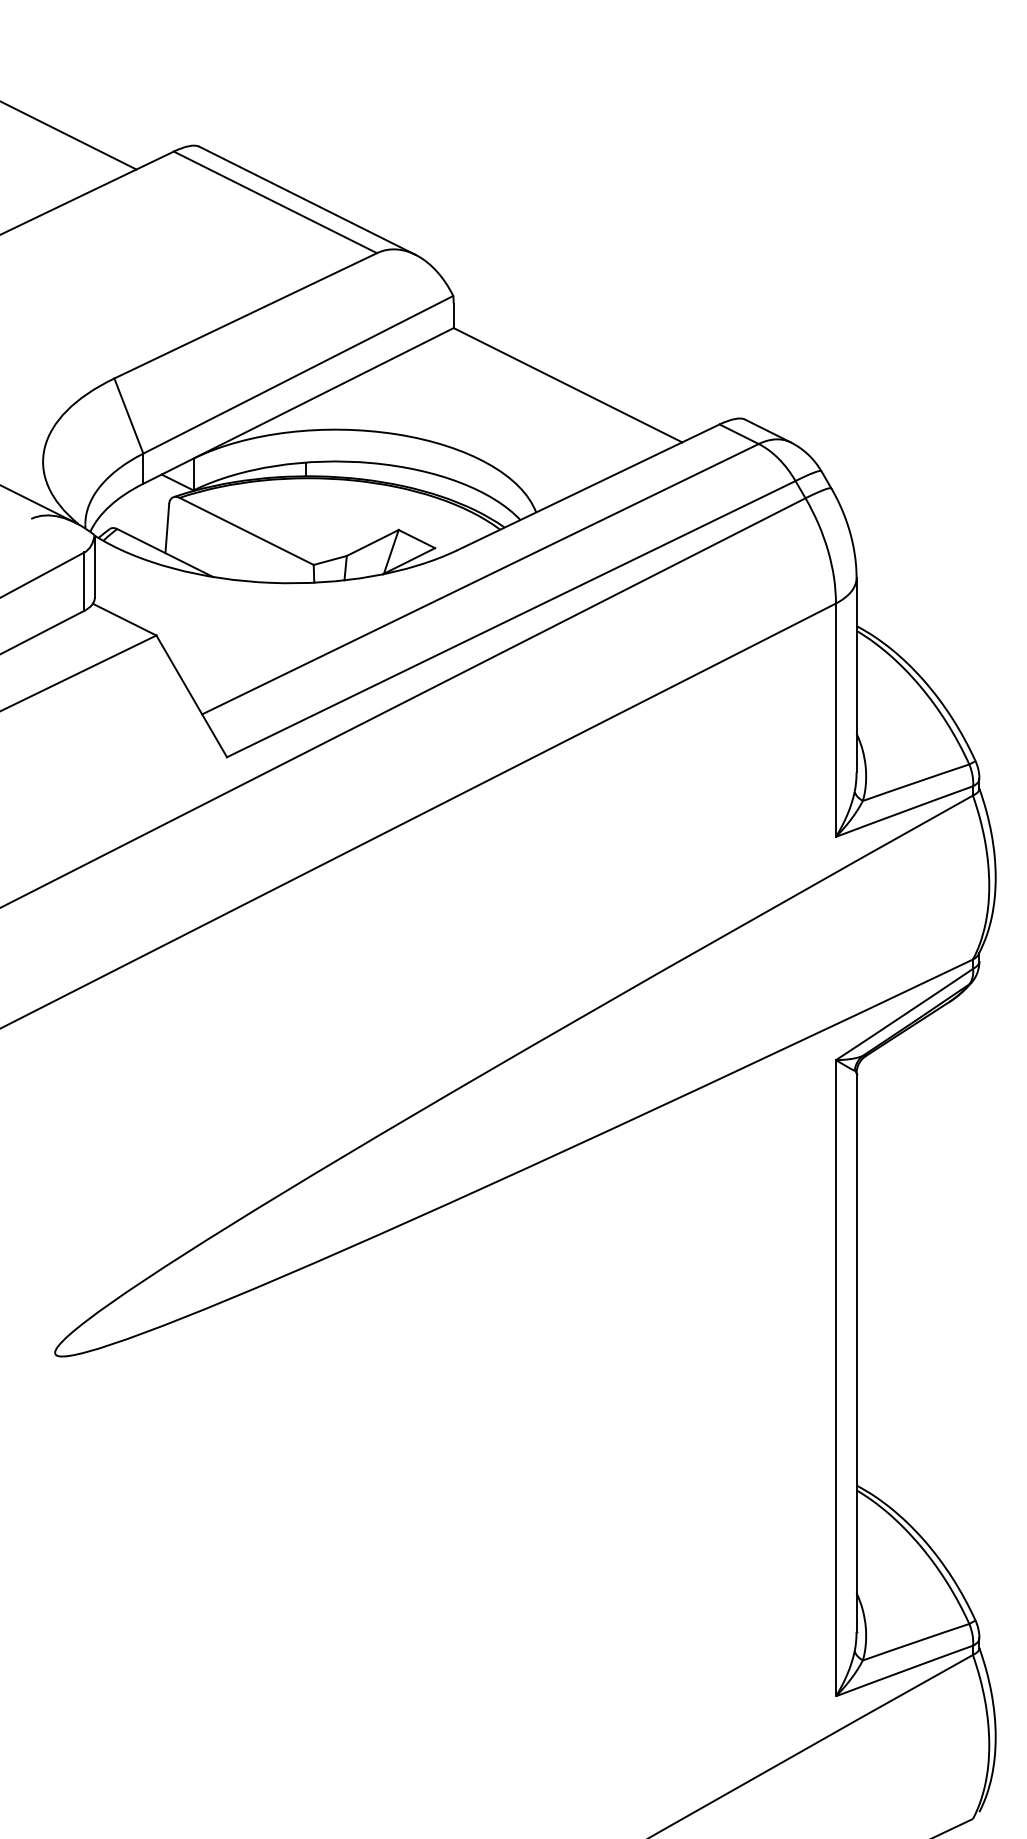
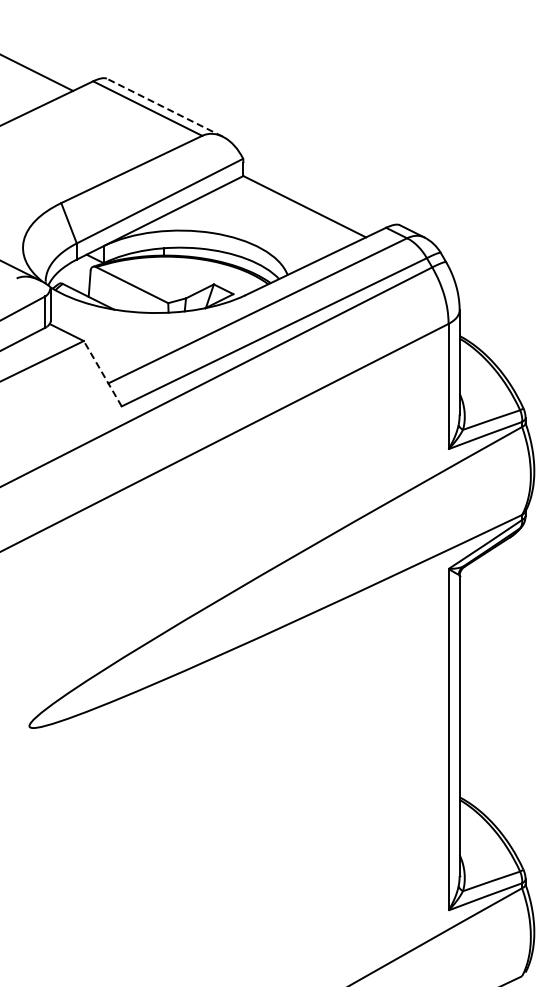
line: (306, 200) -> (164, 107), solid -> dashed
line: (191, 695) -> (102, 373), solid -> dashed

